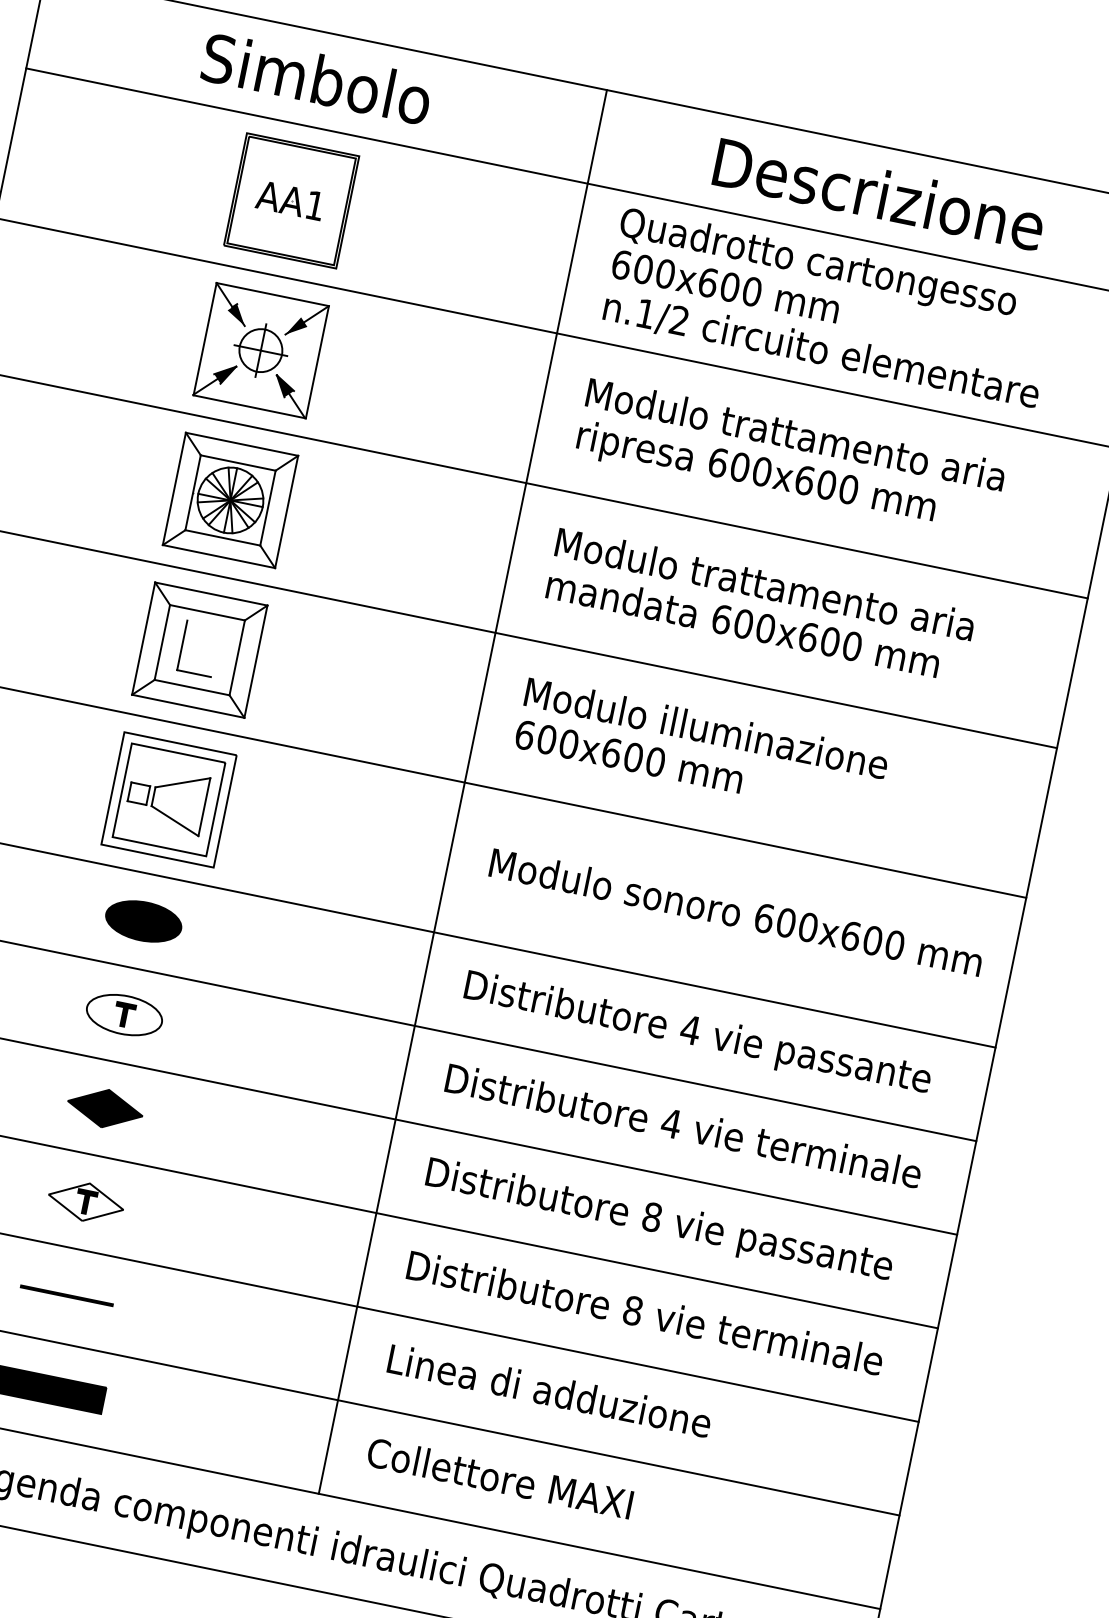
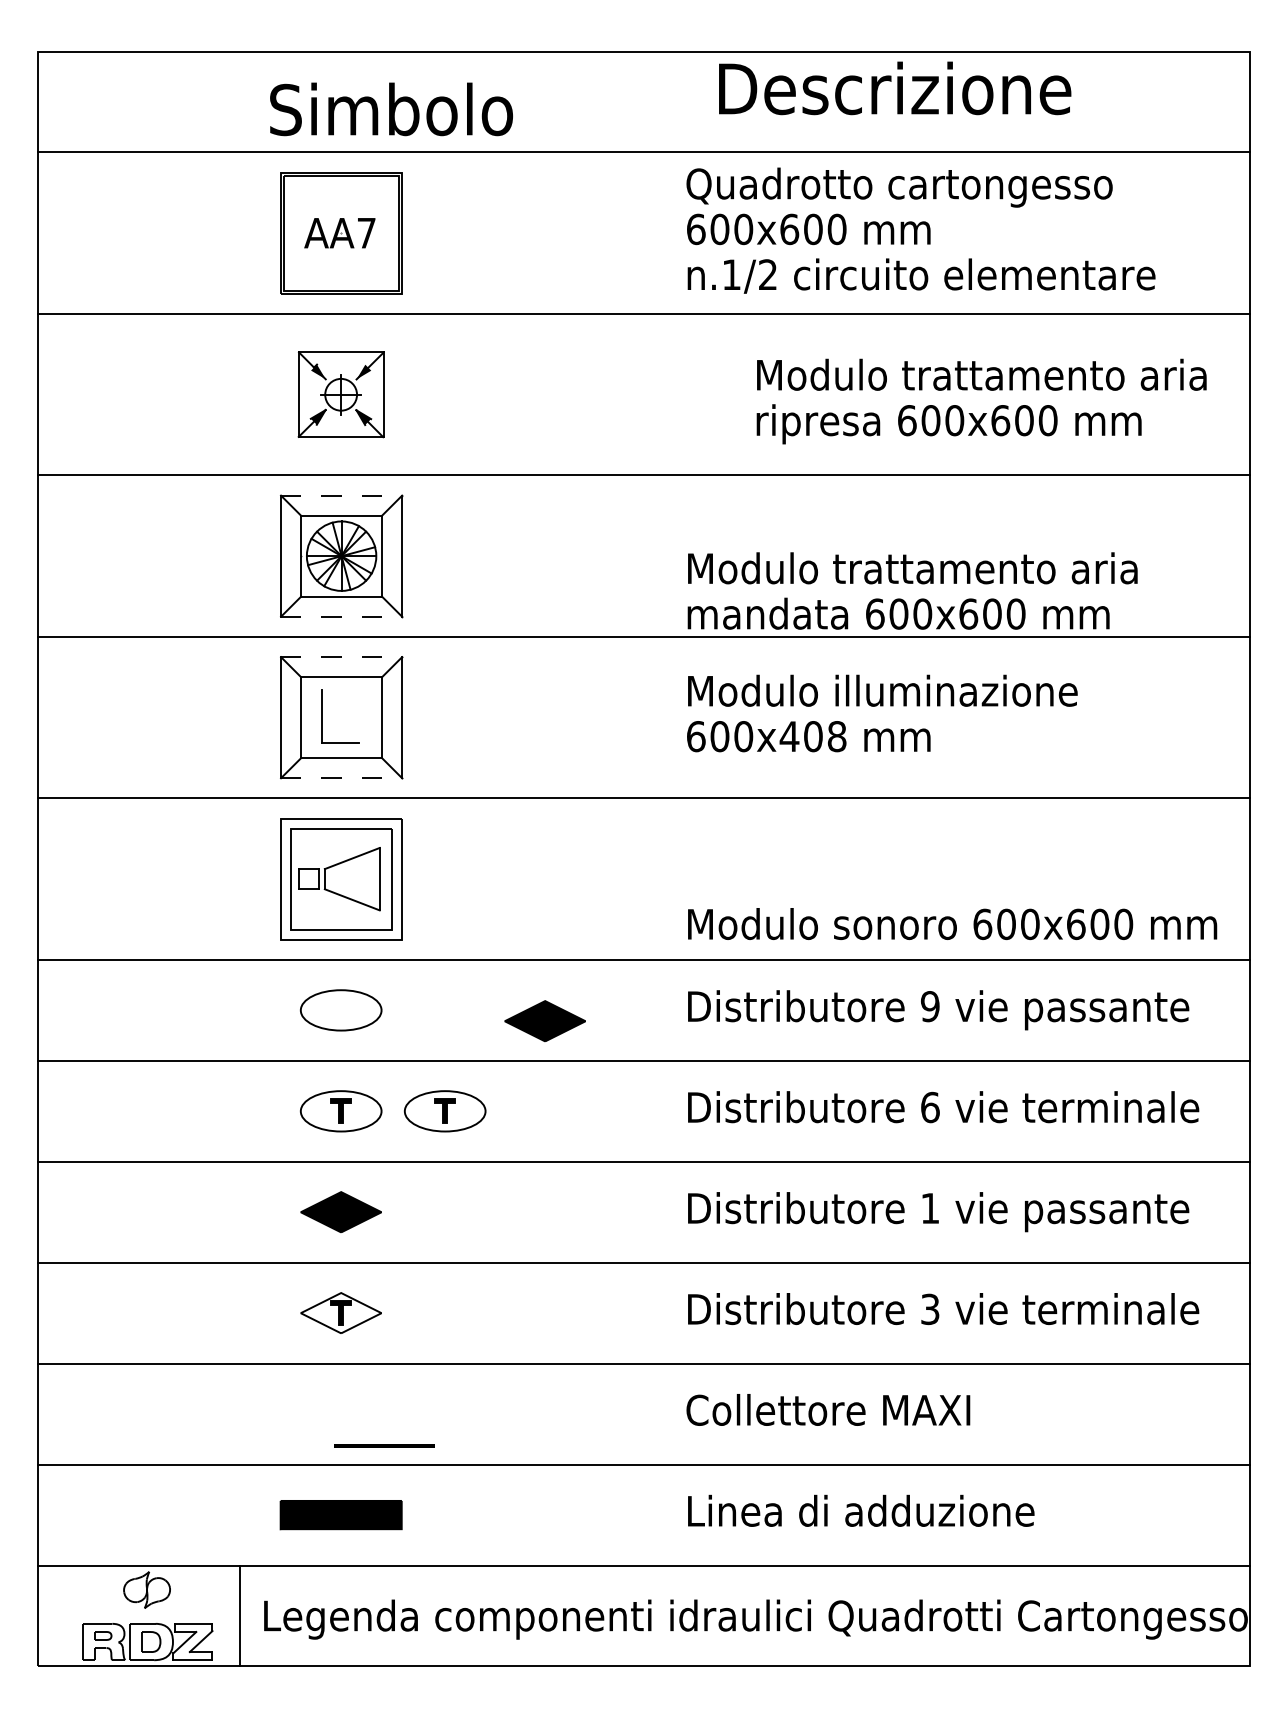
text: (316, 78) -> (391, 109), moved
text: (879, 194) -> (895, 88), moved
text: (315, 205) -> (366, 233), AA1 -> AA7
part: (260, 350) -> (340, 394), size x0.7
line: (241, 444) -> (341, 495), solid -> dashed
text: (790, 459) -> (981, 401), moved
line: (218, 556) -> (341, 616), solid -> dashed
line: (211, 594) -> (341, 657), solid -> dashed
text: (760, 604) -> (912, 590), moved
line: (188, 706) -> (341, 778), solid -> dashed
text: (632, 757) -> (812, 736), 600x600 -> 600x408
line: (463, 792) -> (644, 808), removed
text: (736, 911) -> (952, 923), moved
fill: (143, 921) -> (340, 1010), removed
part: (330, 969) -> (544, 1020), added
text: (690, 1030) -> (930, 1006), 4 -> 9
part: (220, 1034) -> (444, 1111), added
text: (671, 1123) -> (930, 1107), 4 -> 6
text: (652, 1217) -> (930, 1208), 8 -> 1
line: (67, 1295) -> (384, 1445), moved
text: (633, 1310) -> (930, 1309), 8 -> 3
text: (549, 1390) -> (860, 1409), Linea di adduzione -> Collettore MAXI
text: (530, 1484) -> (860, 1510), Collettore MAXI -> Linea di adduzione

